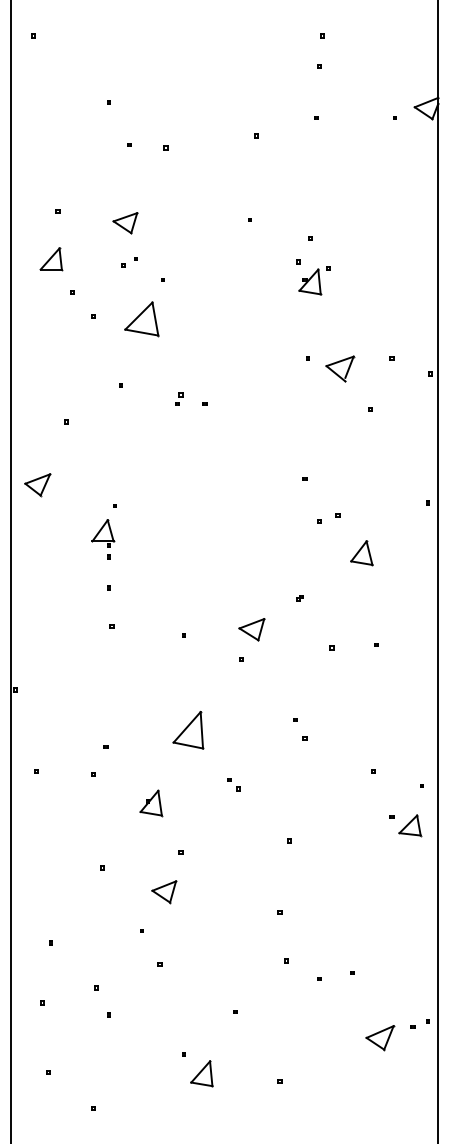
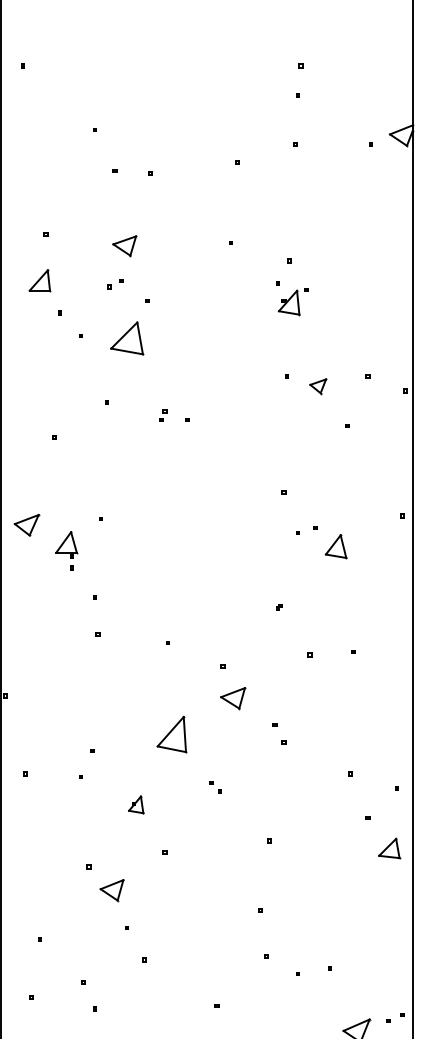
part: (125, 223) -> (124, 246), moved
part: (340, 368) -> (318, 386), size x0.6
part: (37, 485) -> (26, 525), moved
part: (103, 539) -> (67, 550), moved
part: (361, 553) -> (335, 546), moved
part: (251, 629) -> (232, 698), moved
part: (151, 803) -> (136, 805), size x0.7
part: (410, 825) -> (389, 848), moved
part: (164, 892) -> (112, 890), moved

